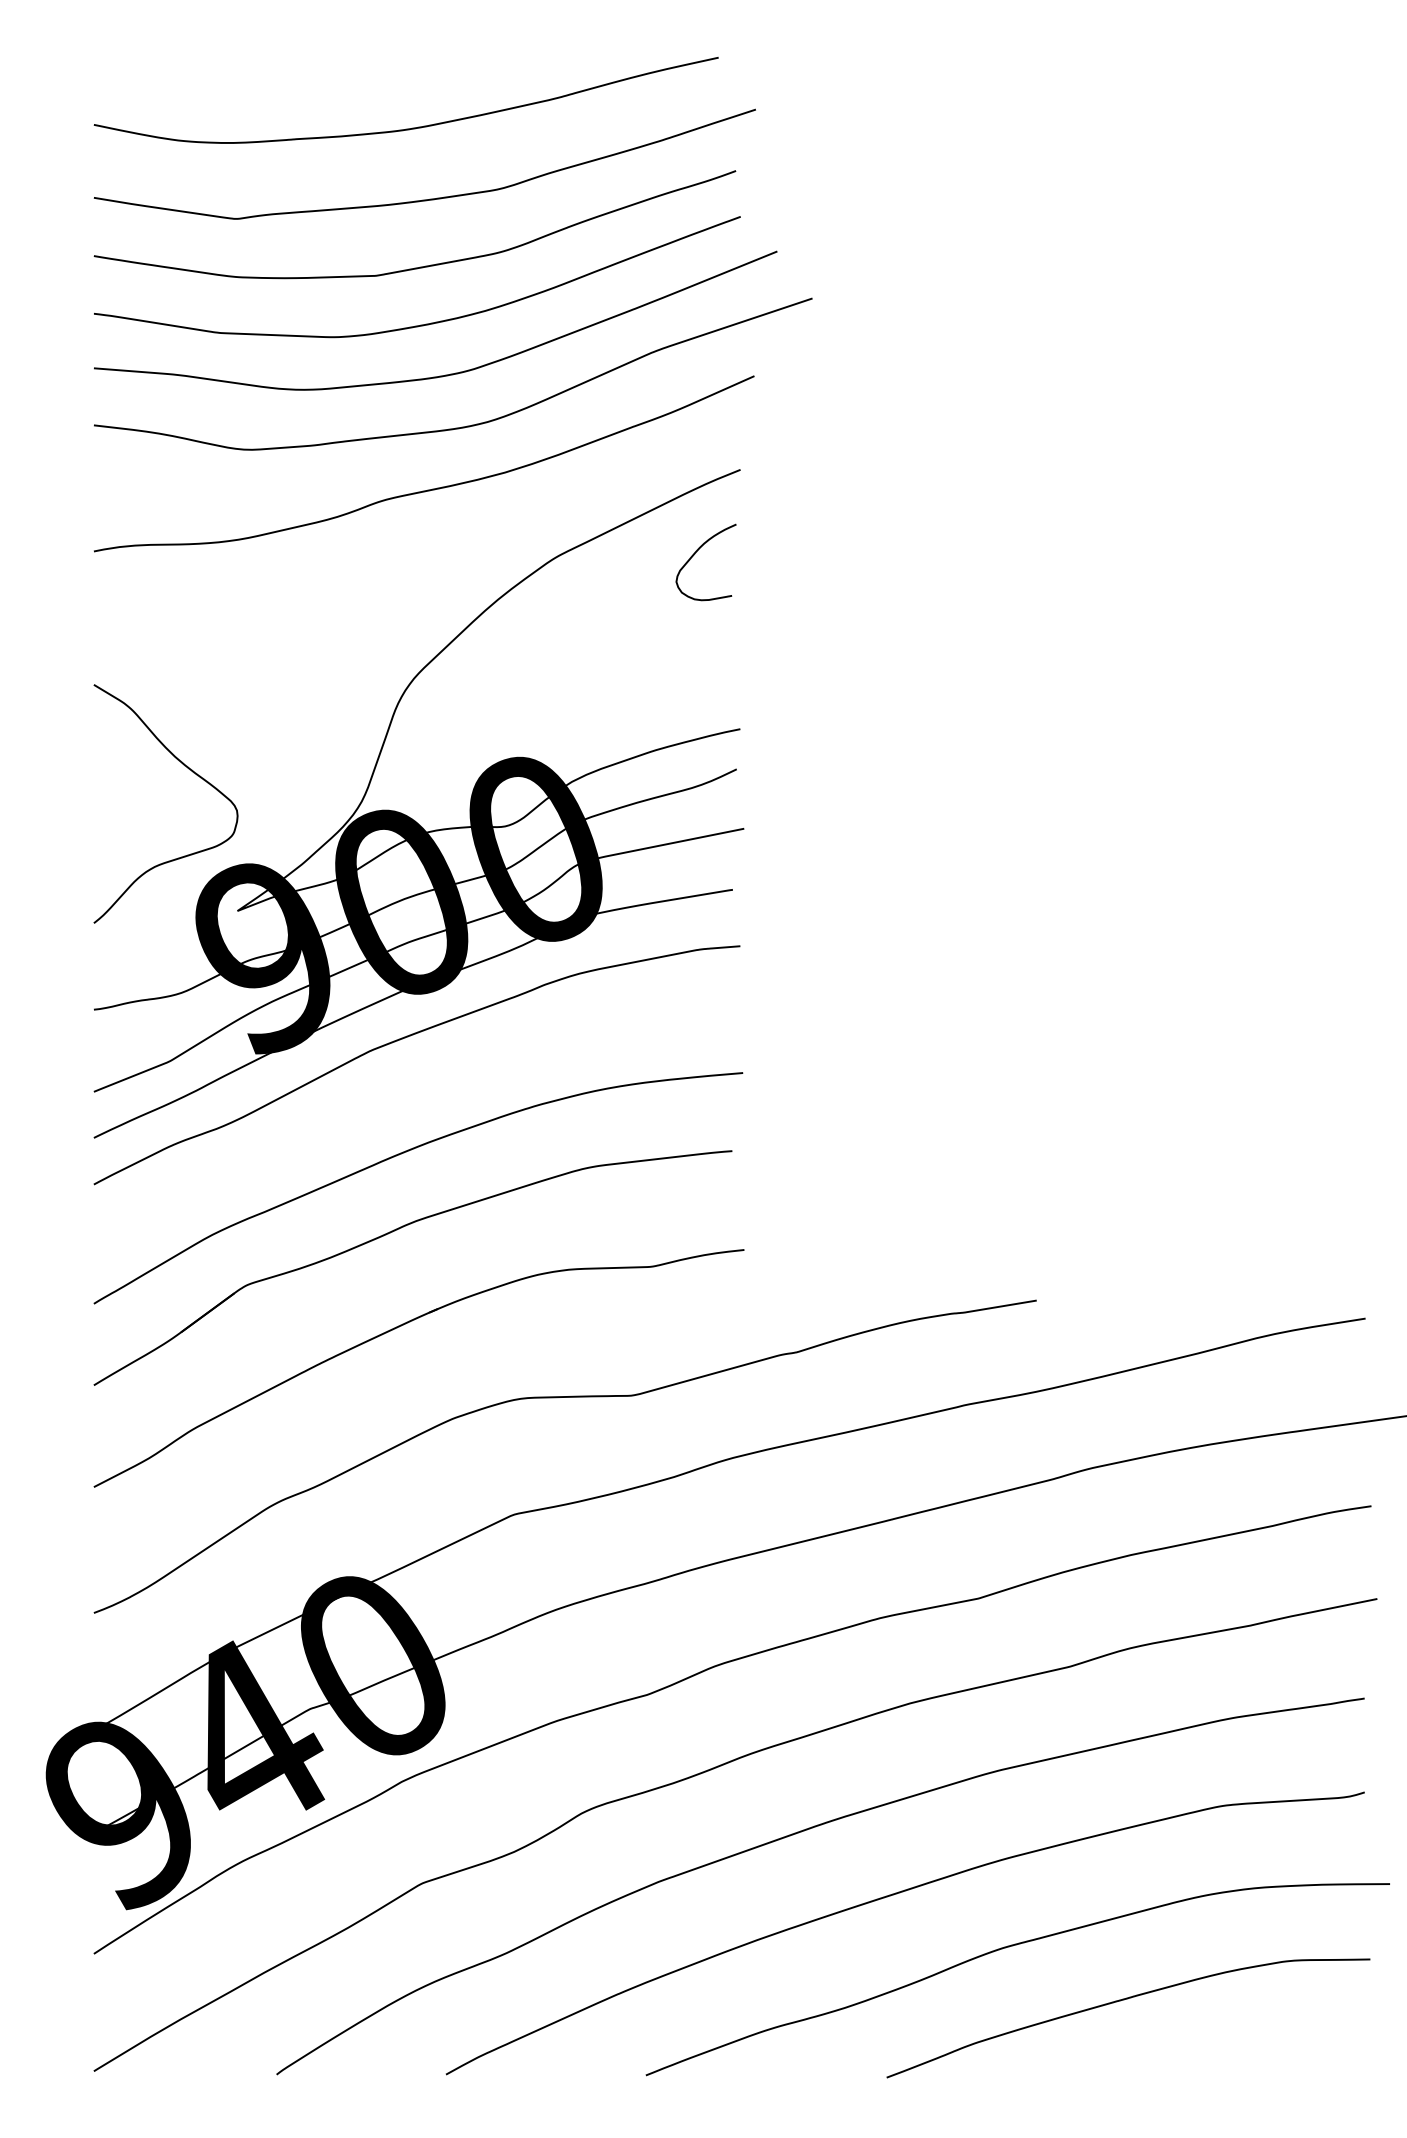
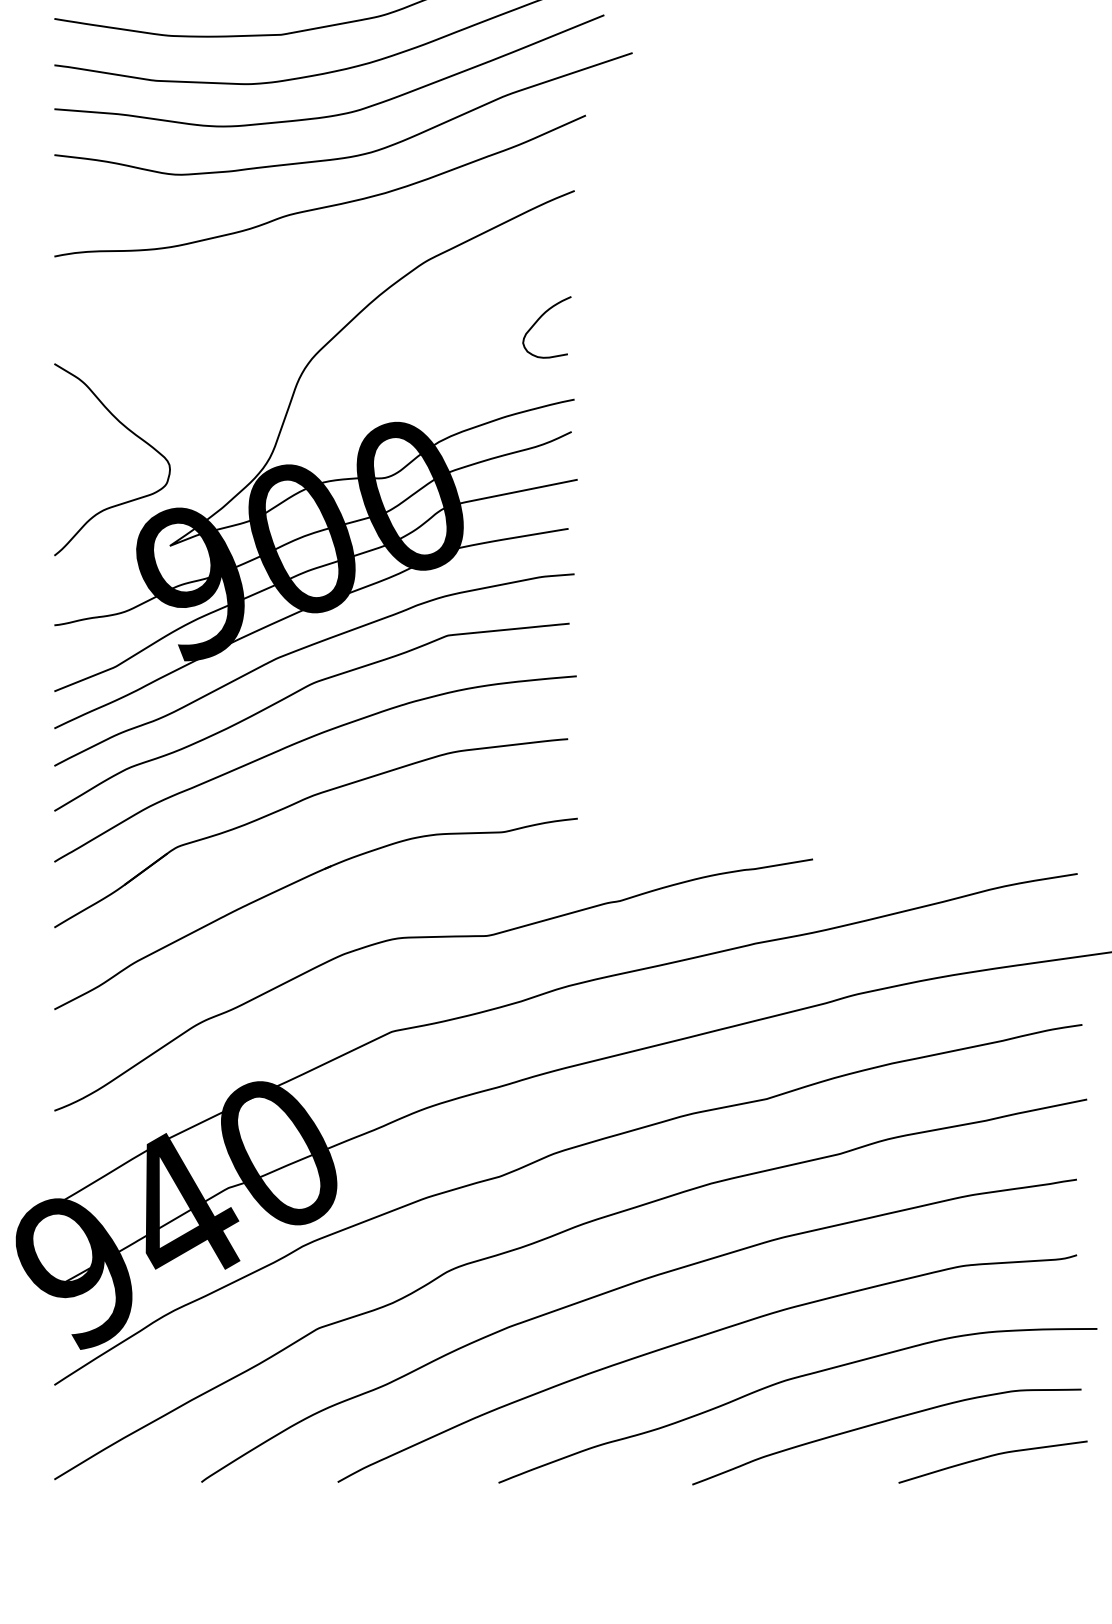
curve: (695, 554) -> (538, 320), moved
curve: (397, 1092) -> (298, 691), added
curve: (1260, 2042) -> (993, 1456), added

